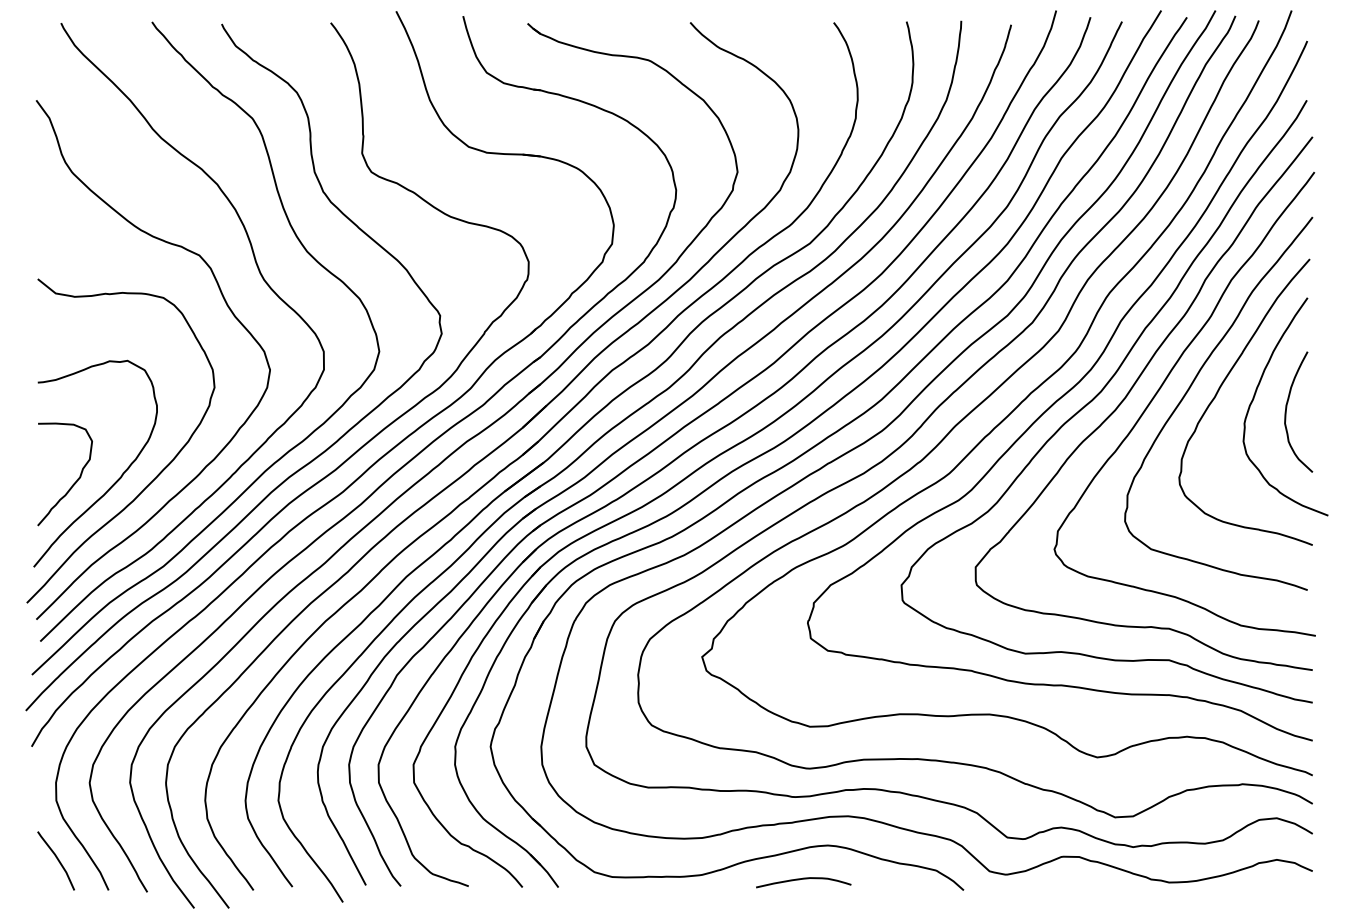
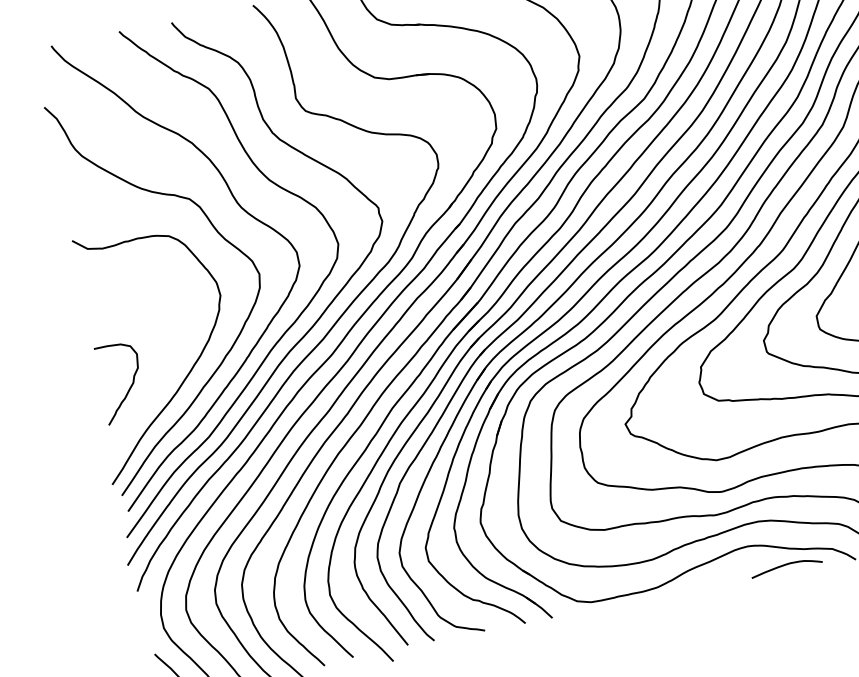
curve: (114, 482) -> (159, 381), removed
curve: (803, 879) -> (786, 565), moved

